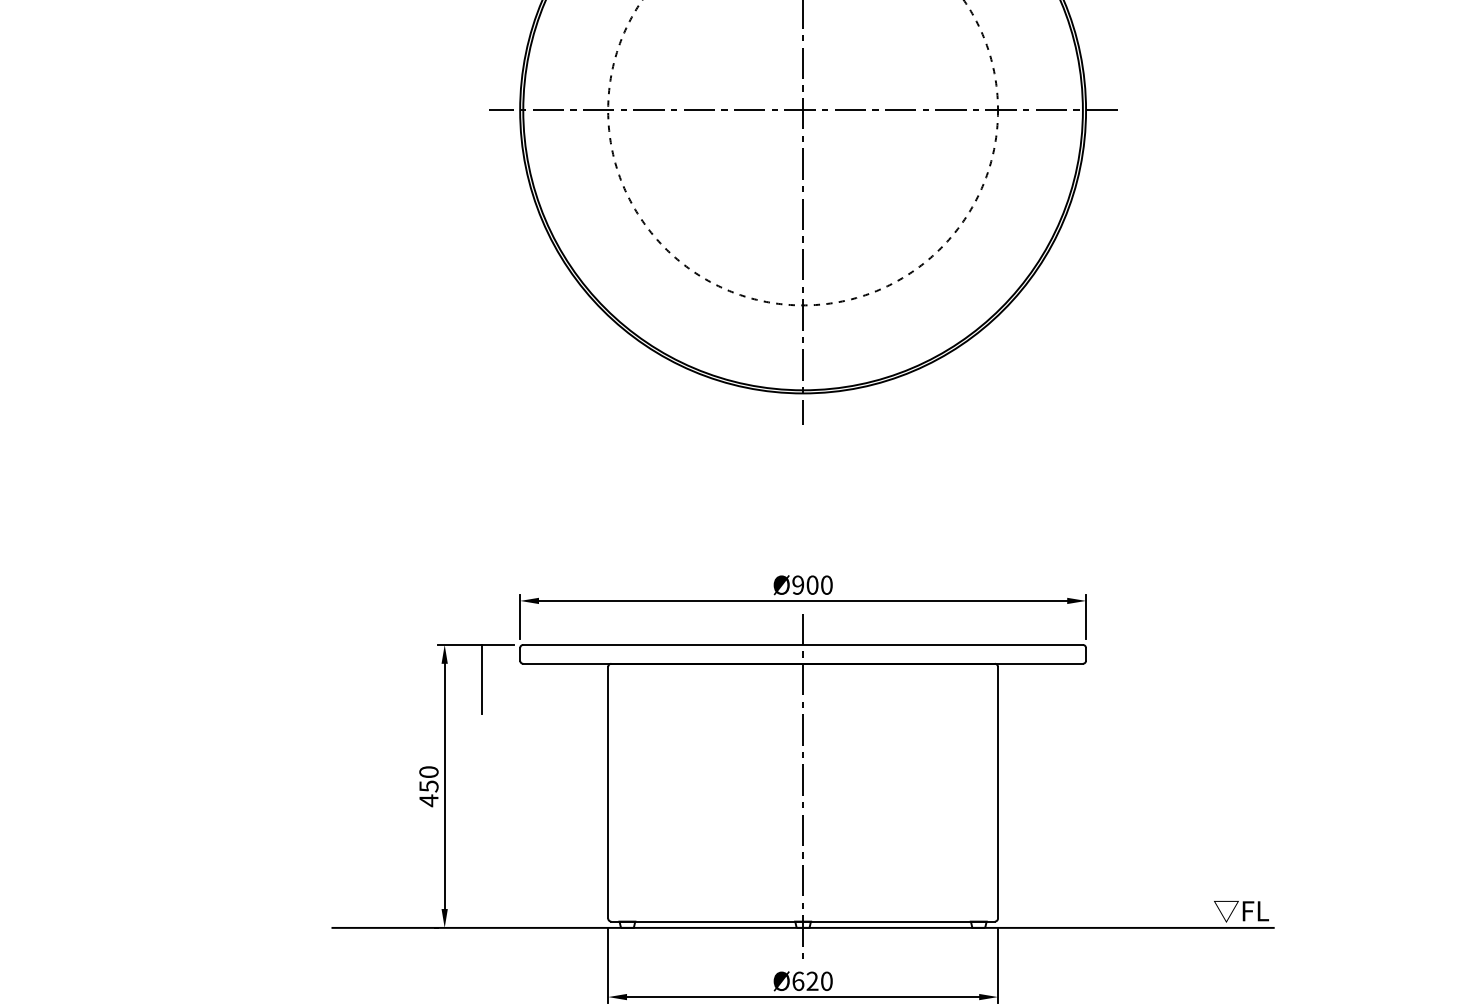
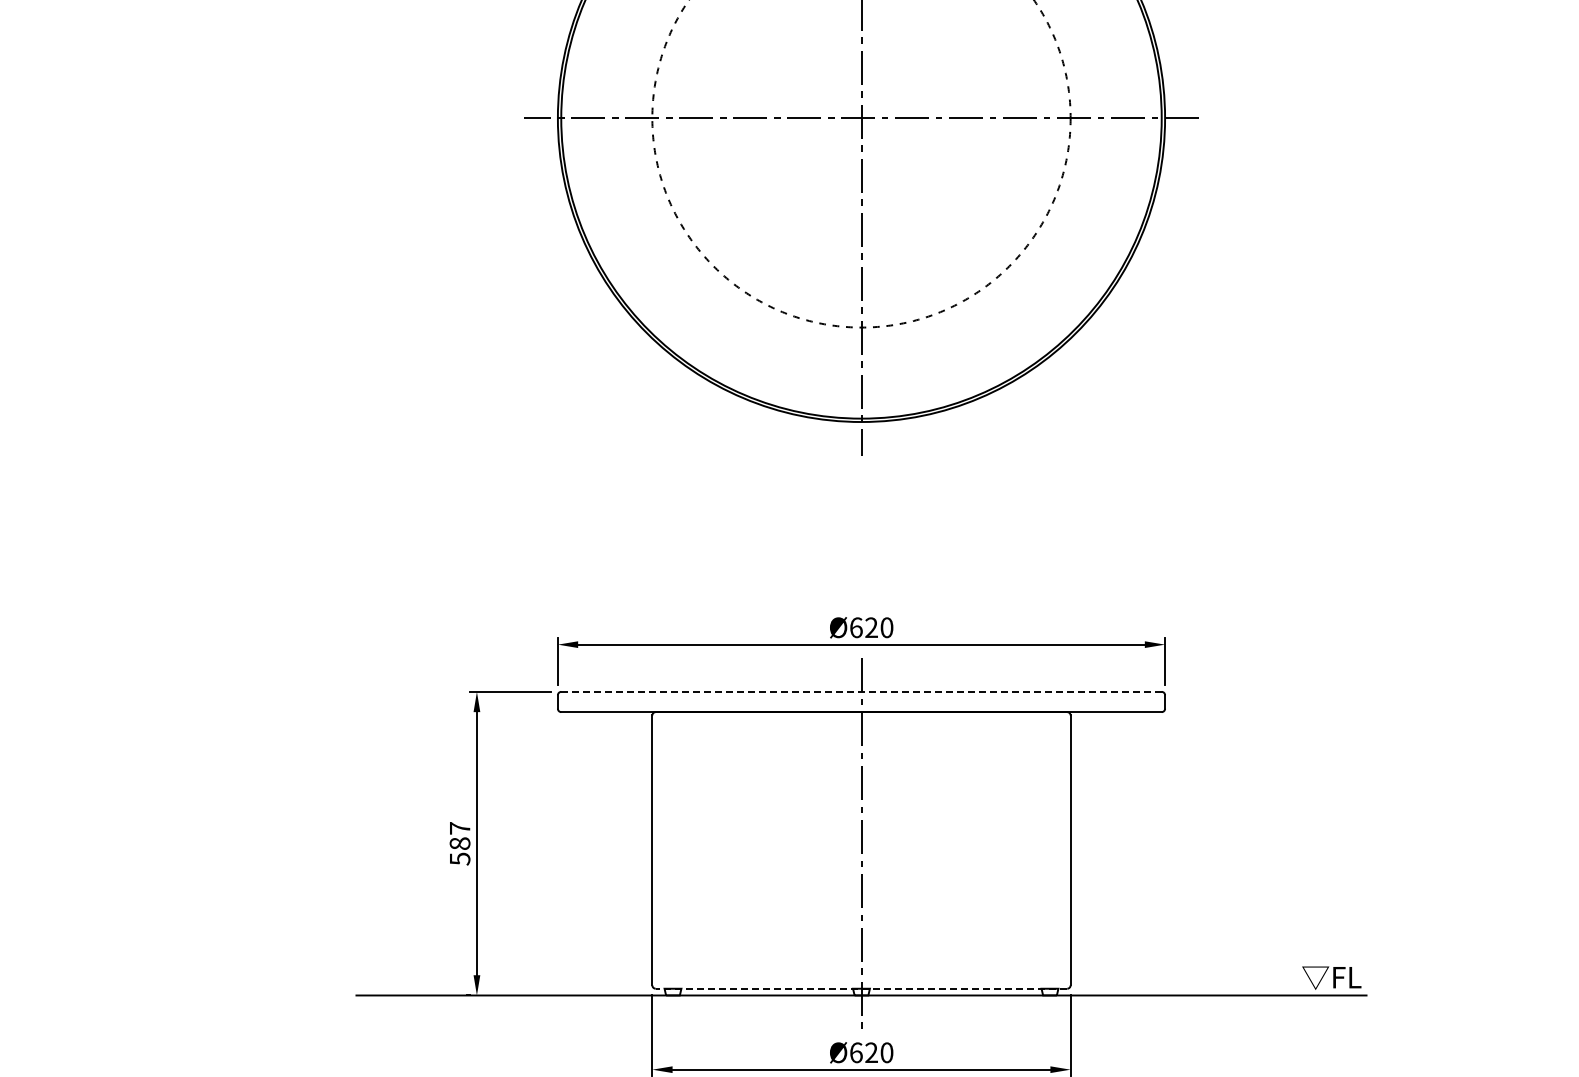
text: (804, 584) -> (863, 627), Ø900 -> Ø620
line: (803, 644) -> (861, 691), solid -> dashed
line: (482, 679) -> (517, 728), removed
text: (428, 787) -> (459, 844), 450 -> 587
line: (803, 921) -> (861, 988), solid -> dashed

